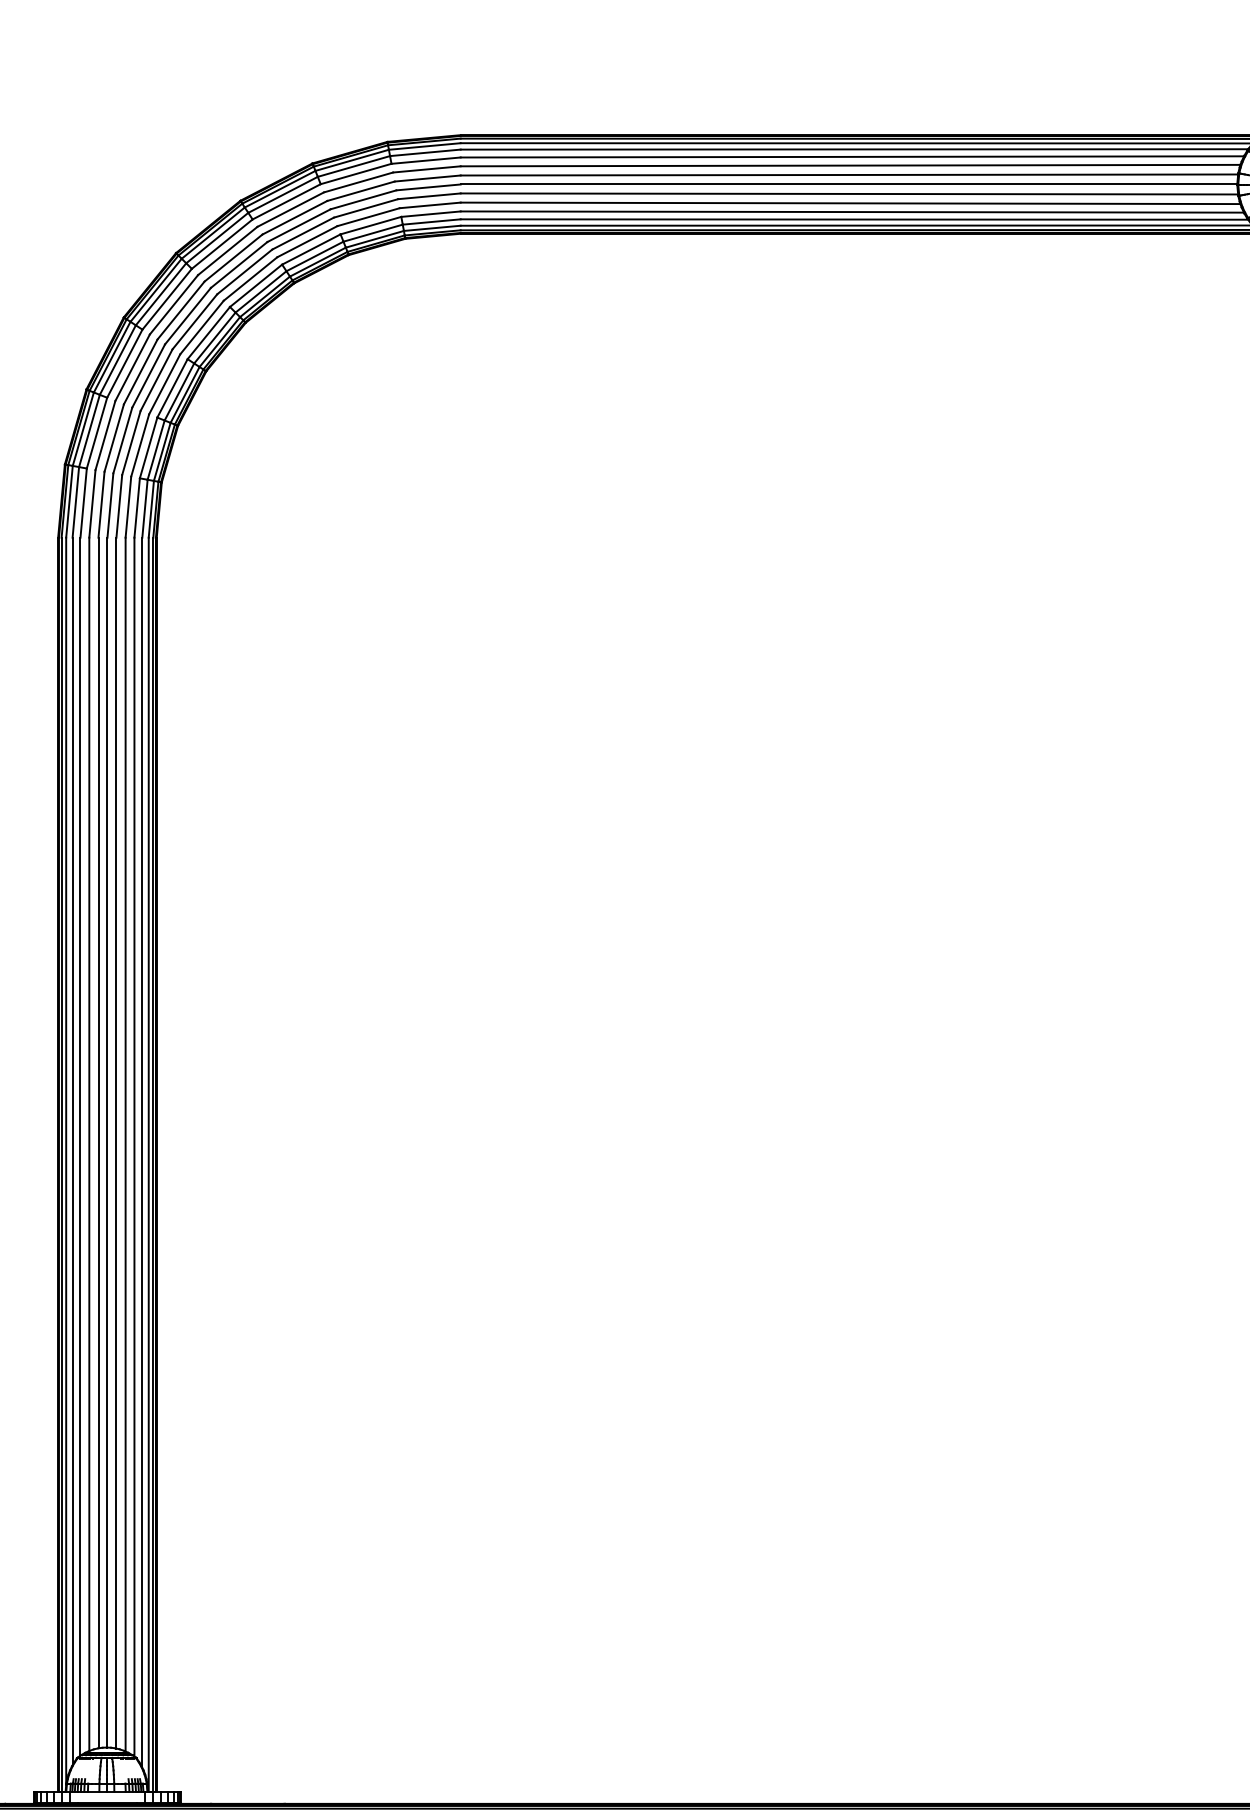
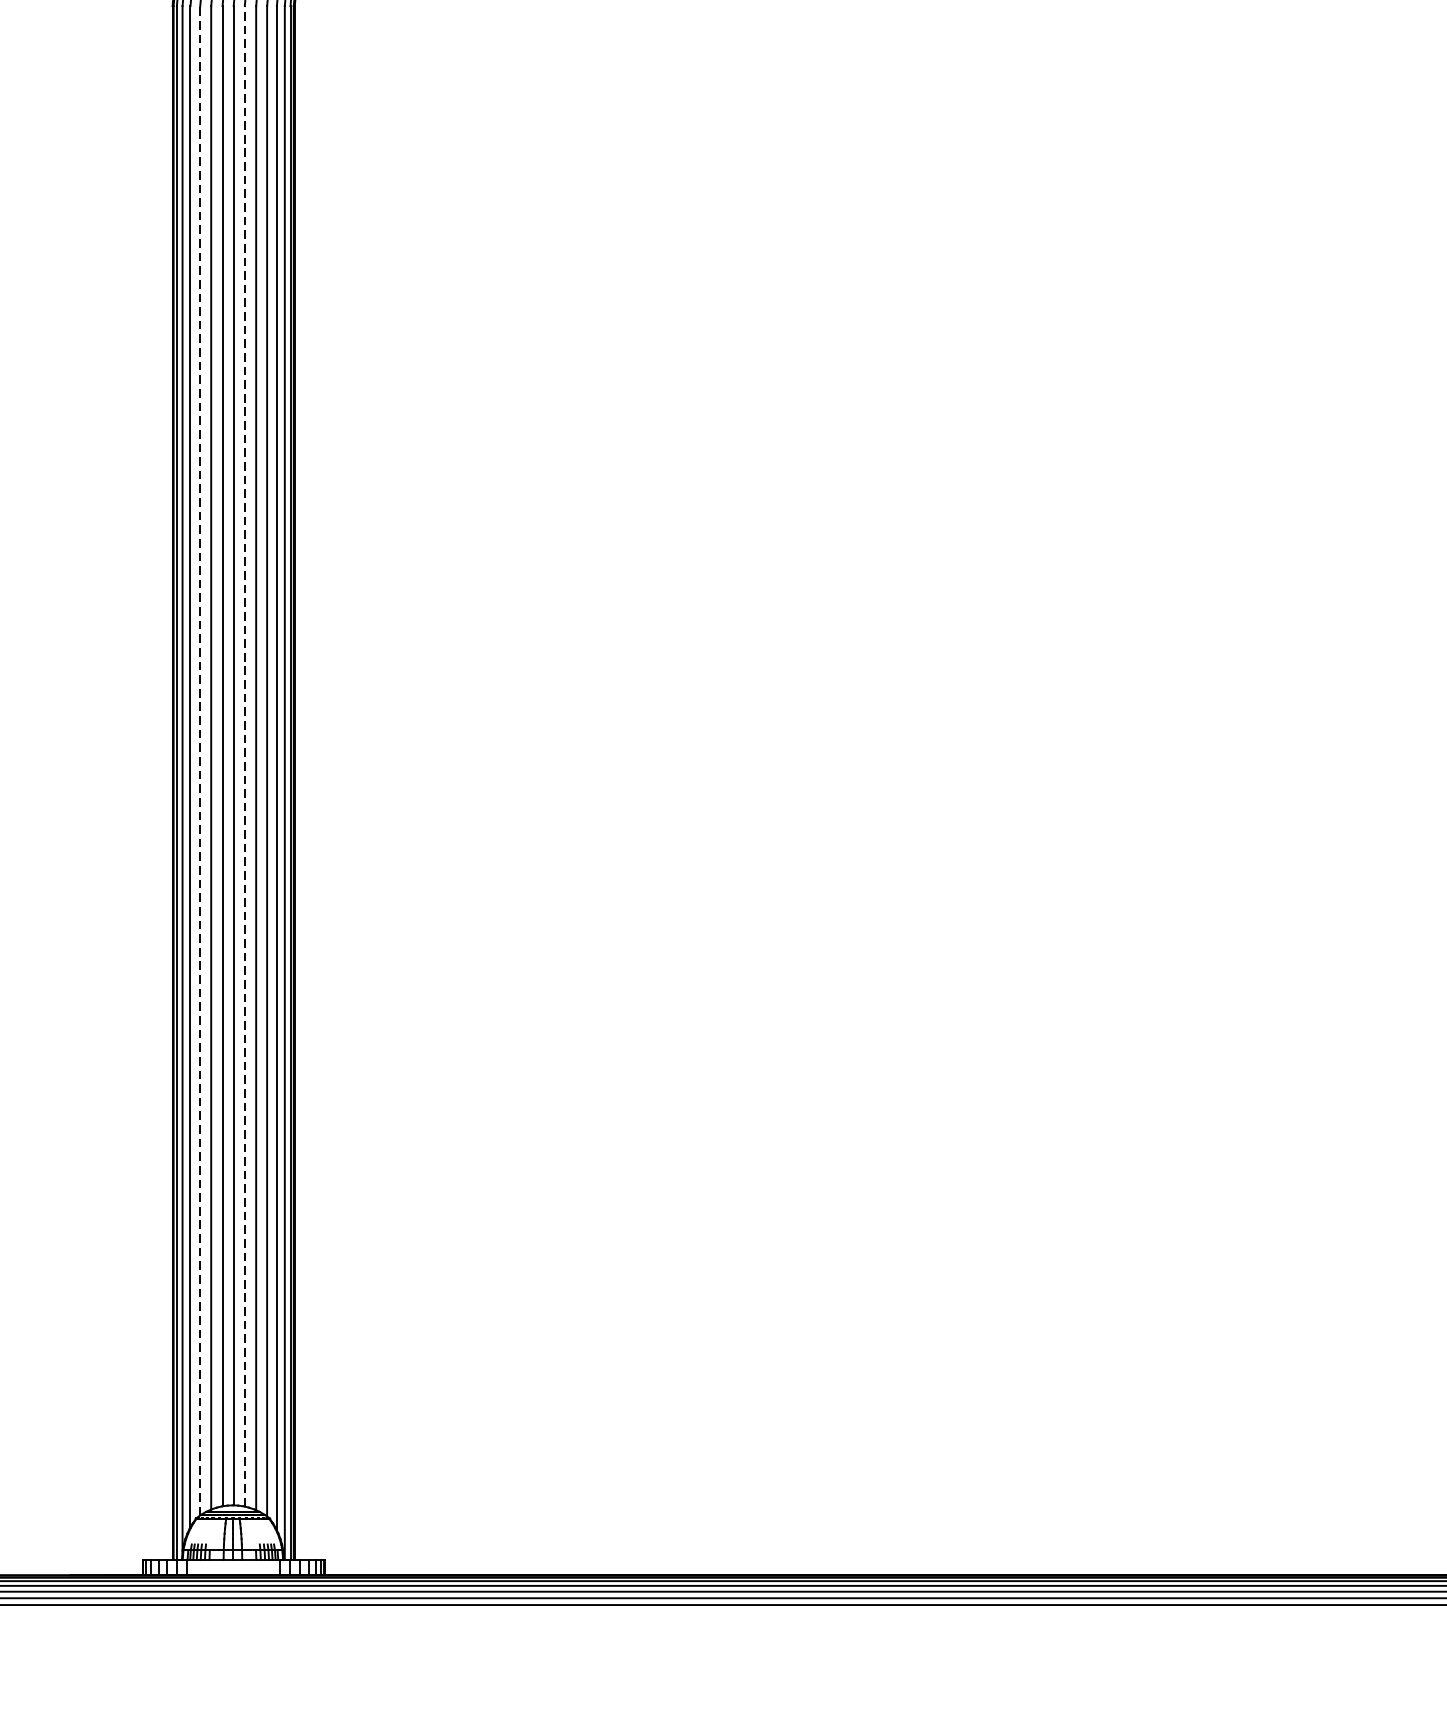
line: (116, 1142) -> (244, 755), solid -> dashed
line: (80, 1146) -> (200, 760), solid -> dashed

